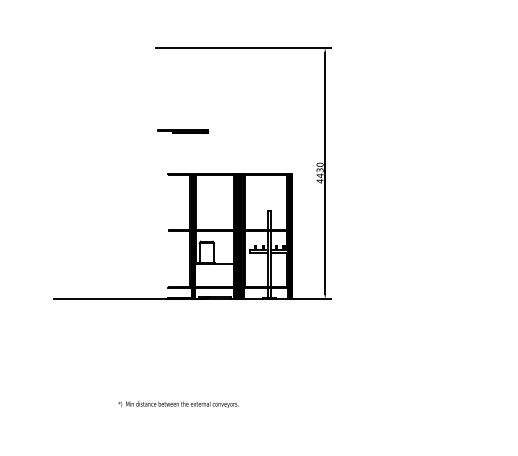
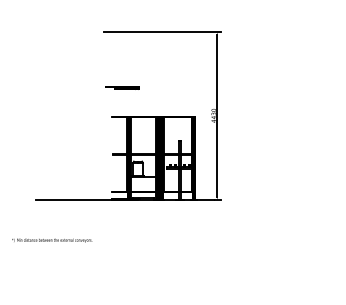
text: (178, 404) -> (52, 240), moved

